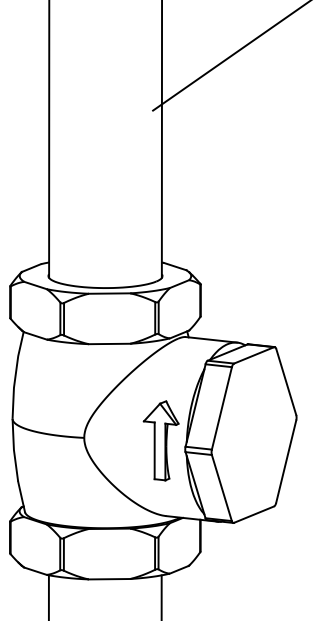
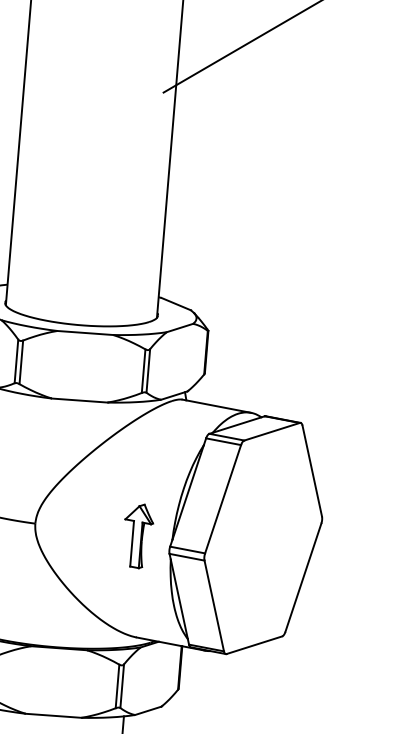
part: (160, 440) -> (137, 535), size x0.6

